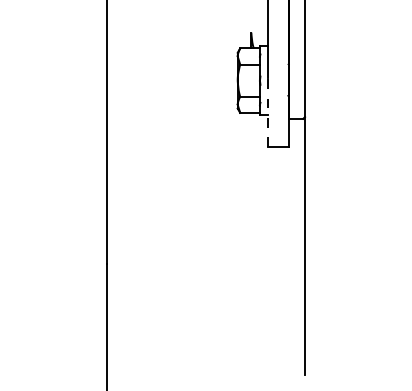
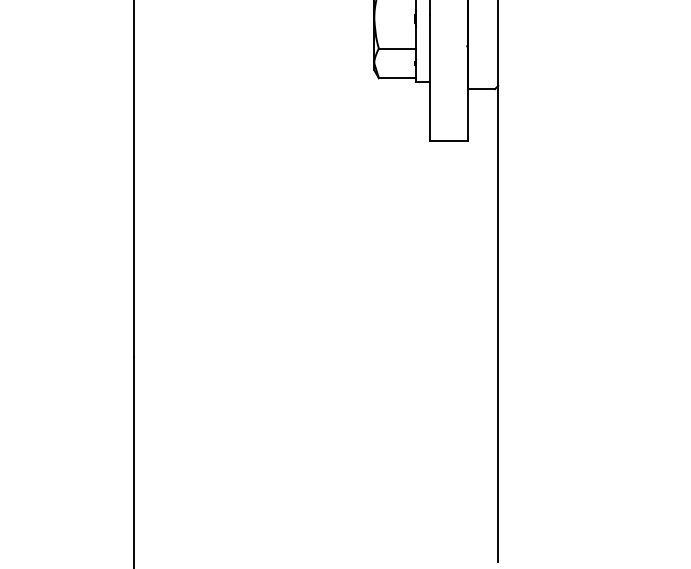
line: (268, 112) -> (430, 77), dashed -> solid

